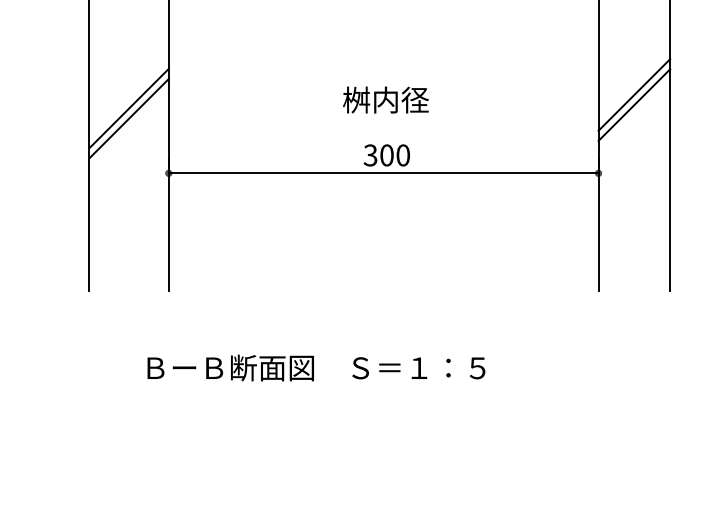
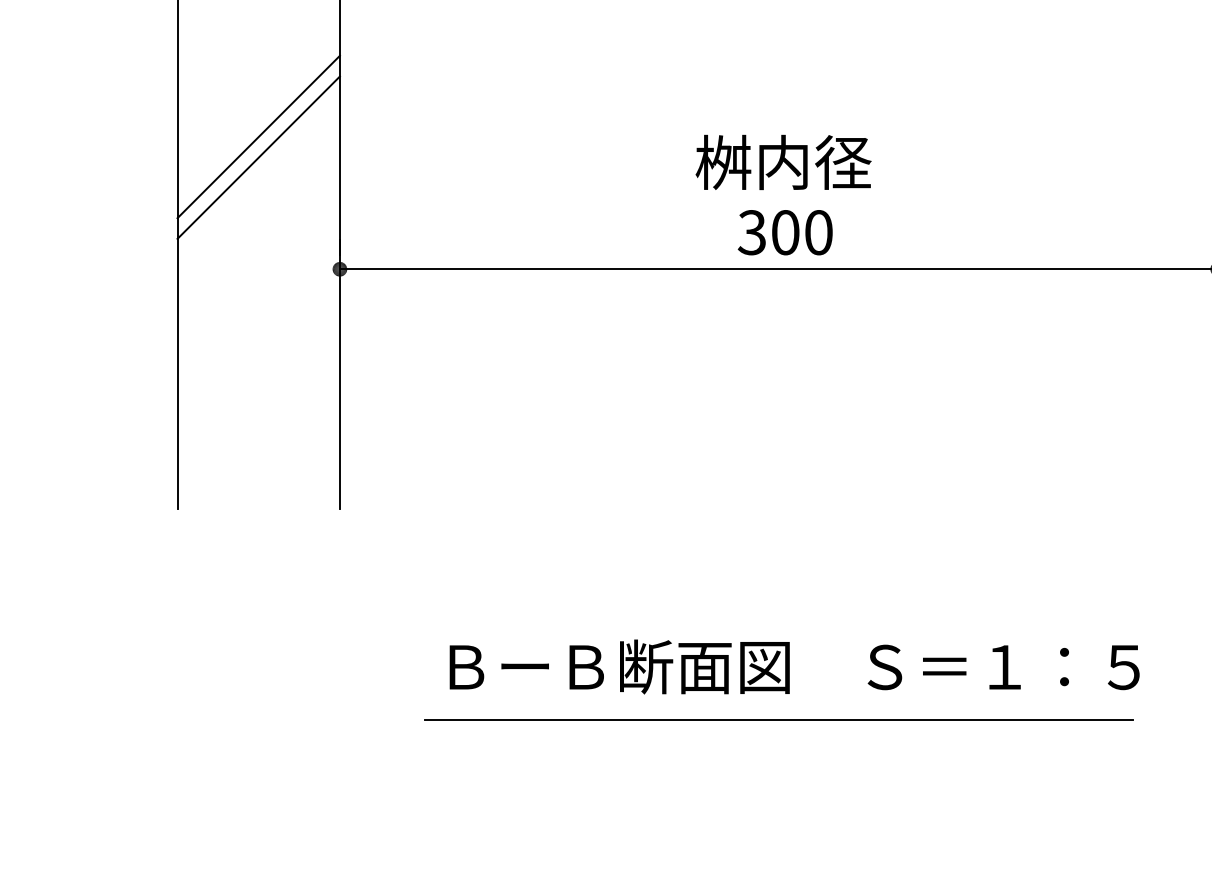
text: (385, 99) -> (782, 161), moved
text: (316, 367) -> (794, 665), moved
line: (383, 393) -> (778, 718), added

